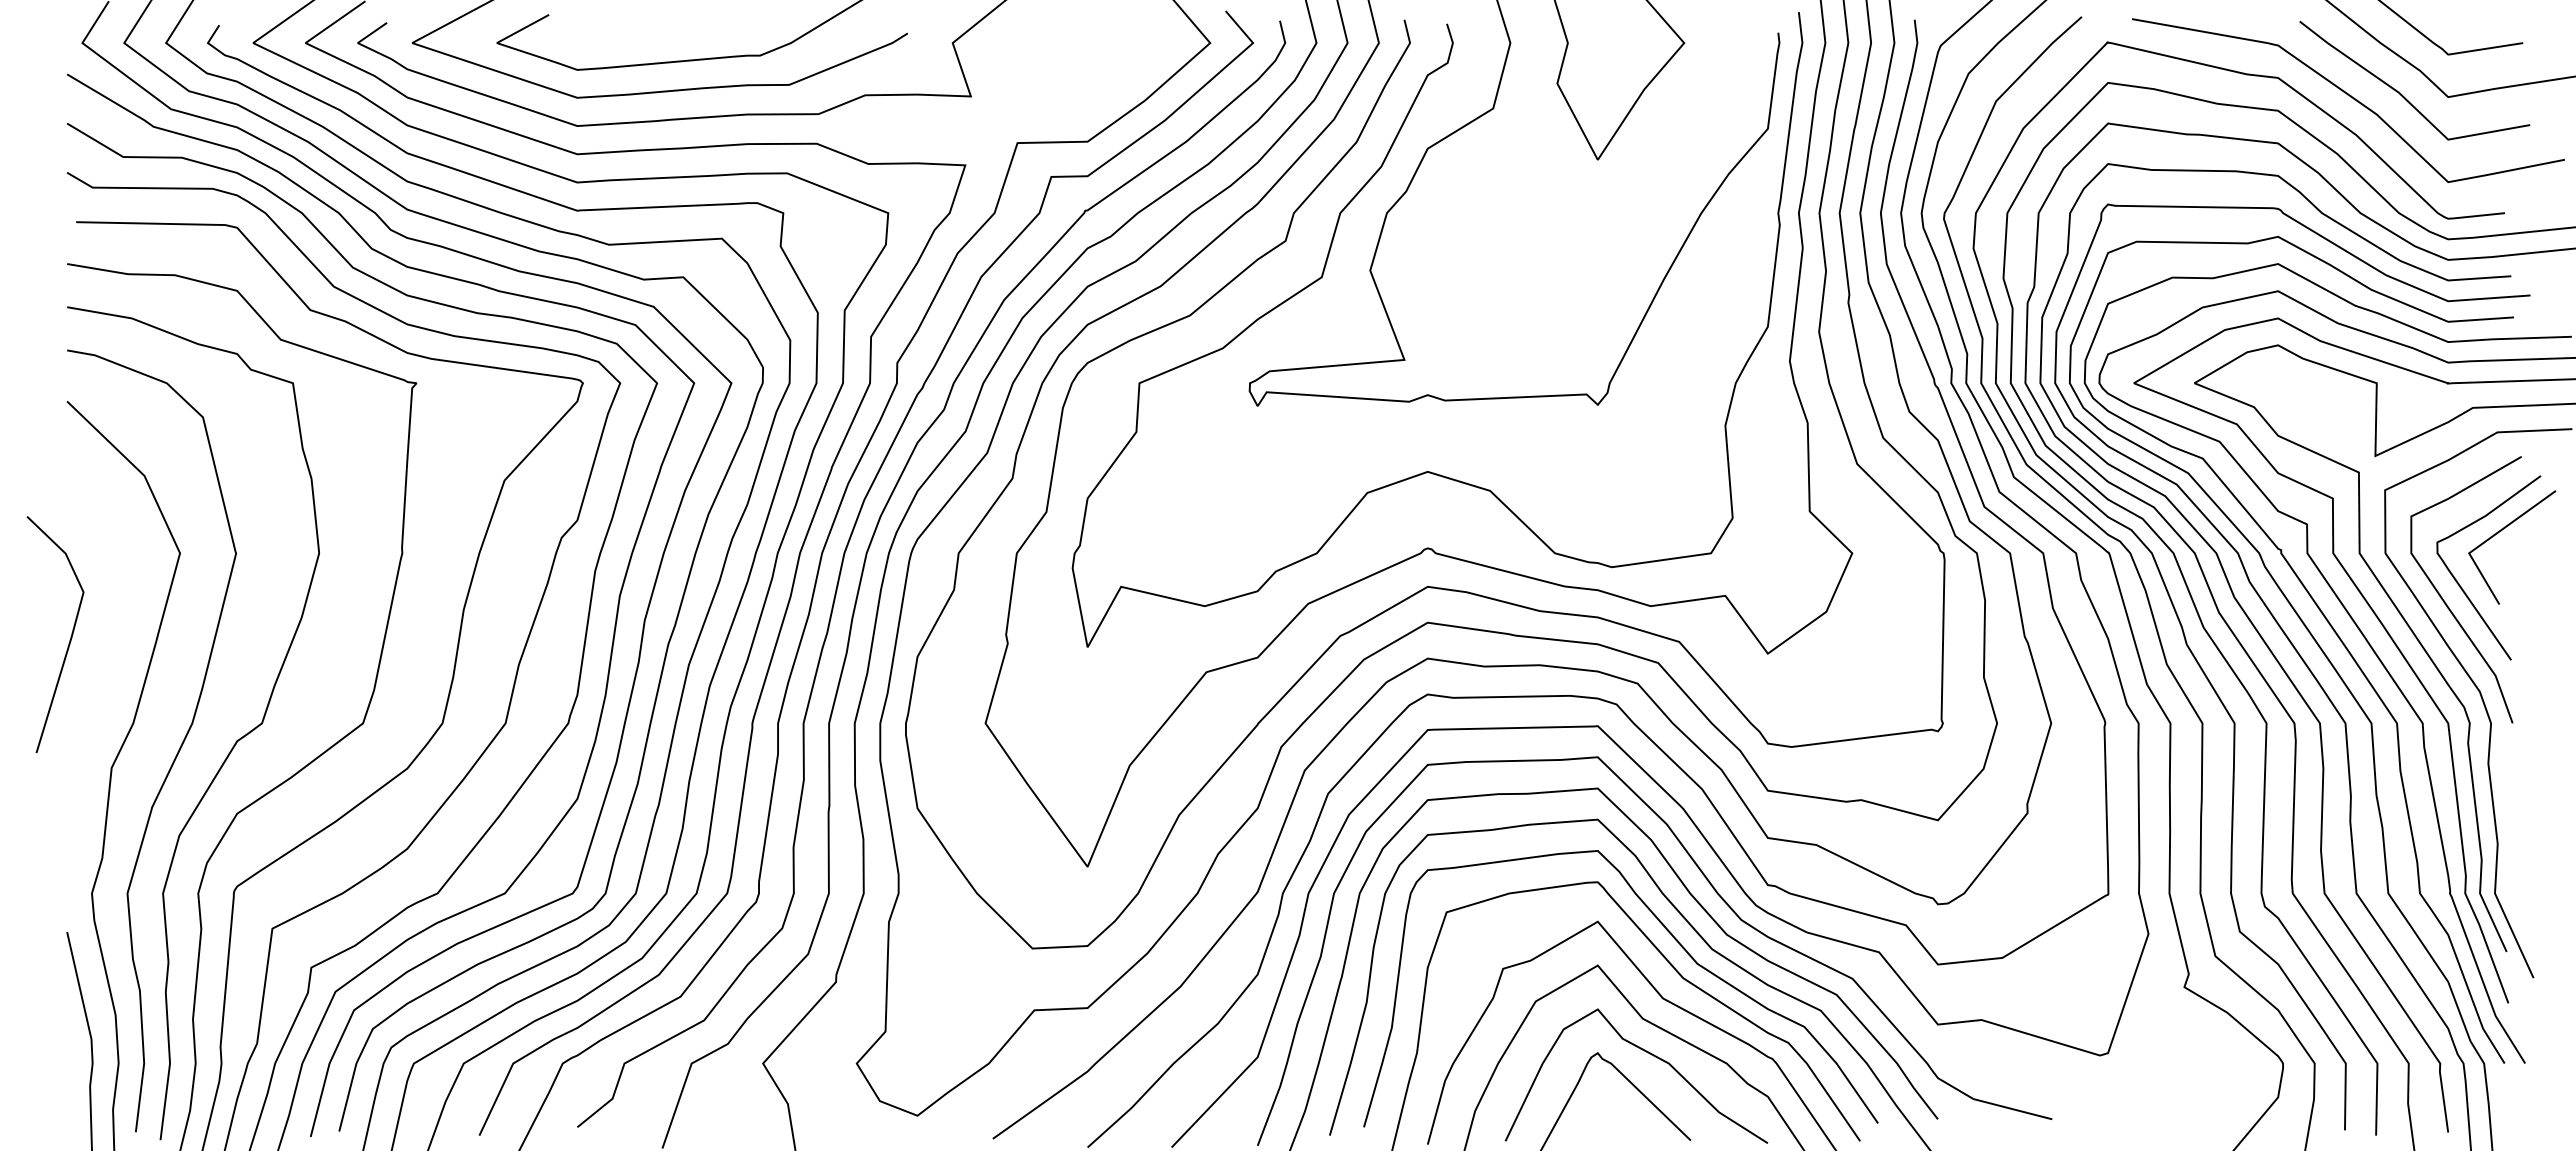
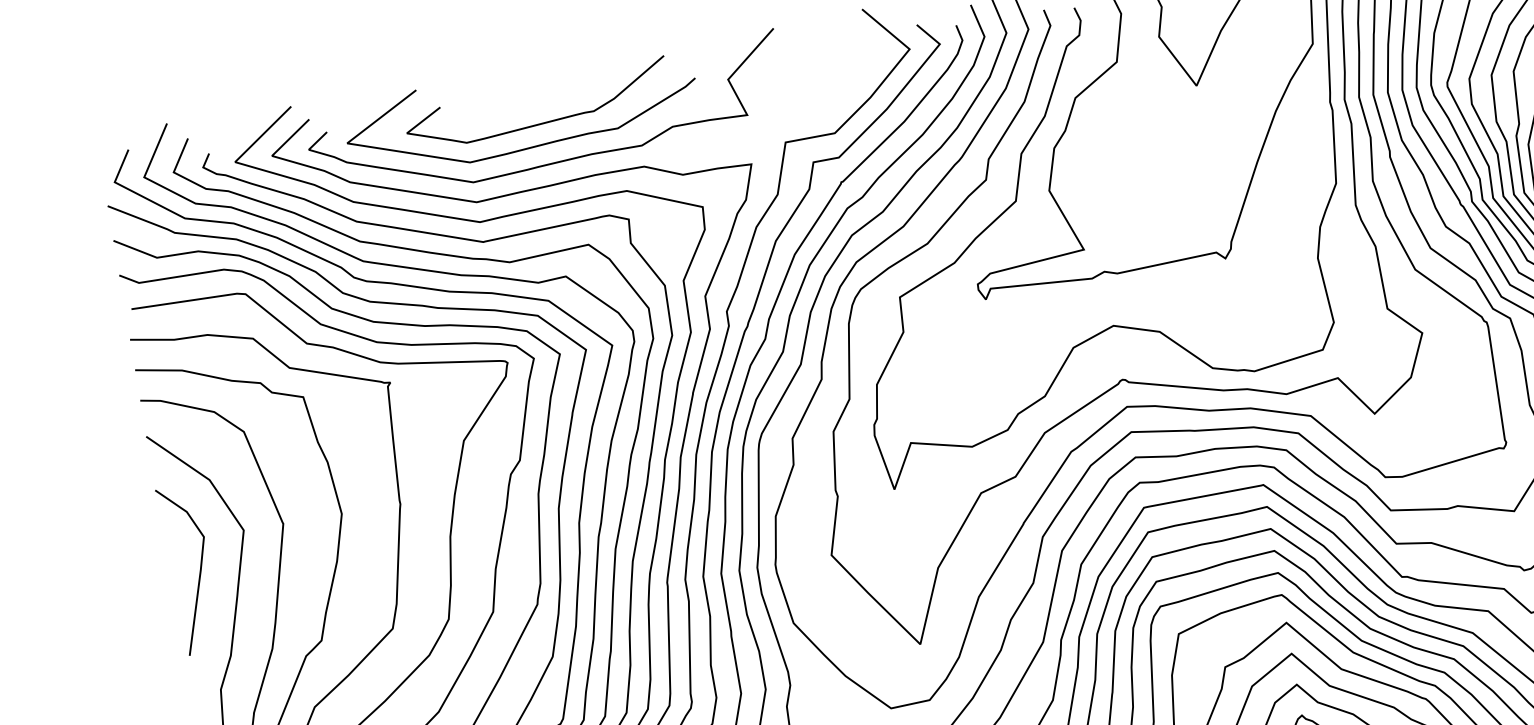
line: (70, 636) -> (199, 569), moved

